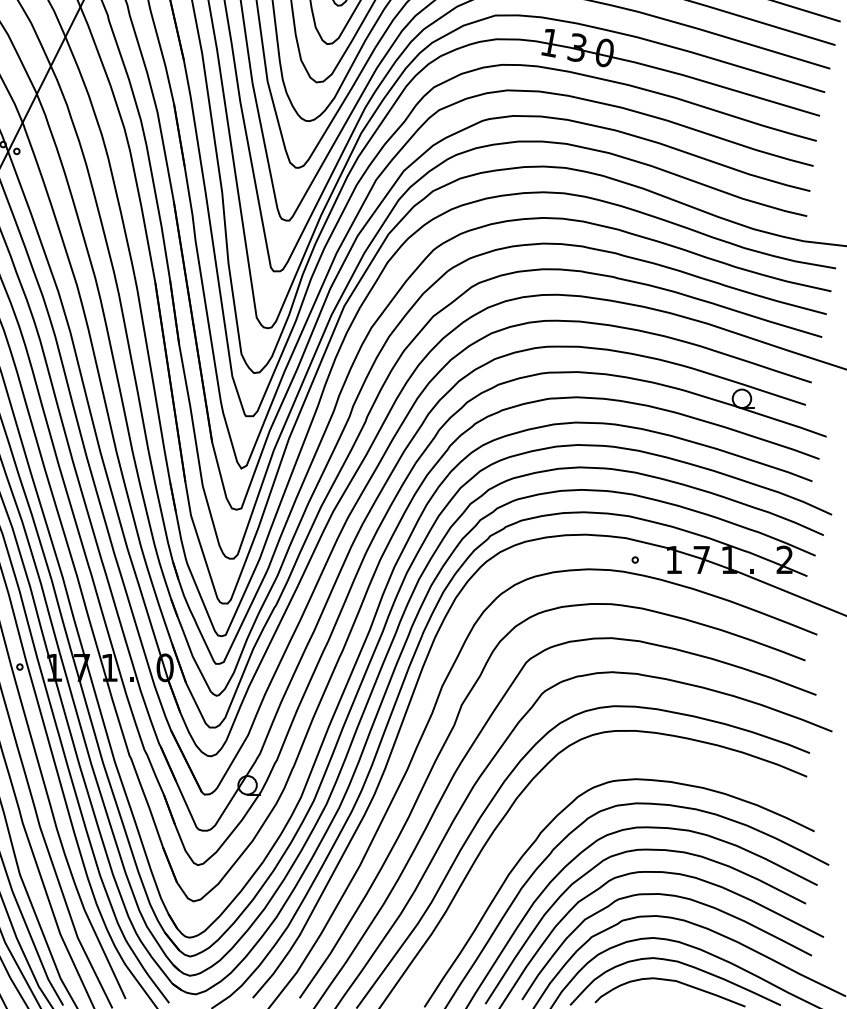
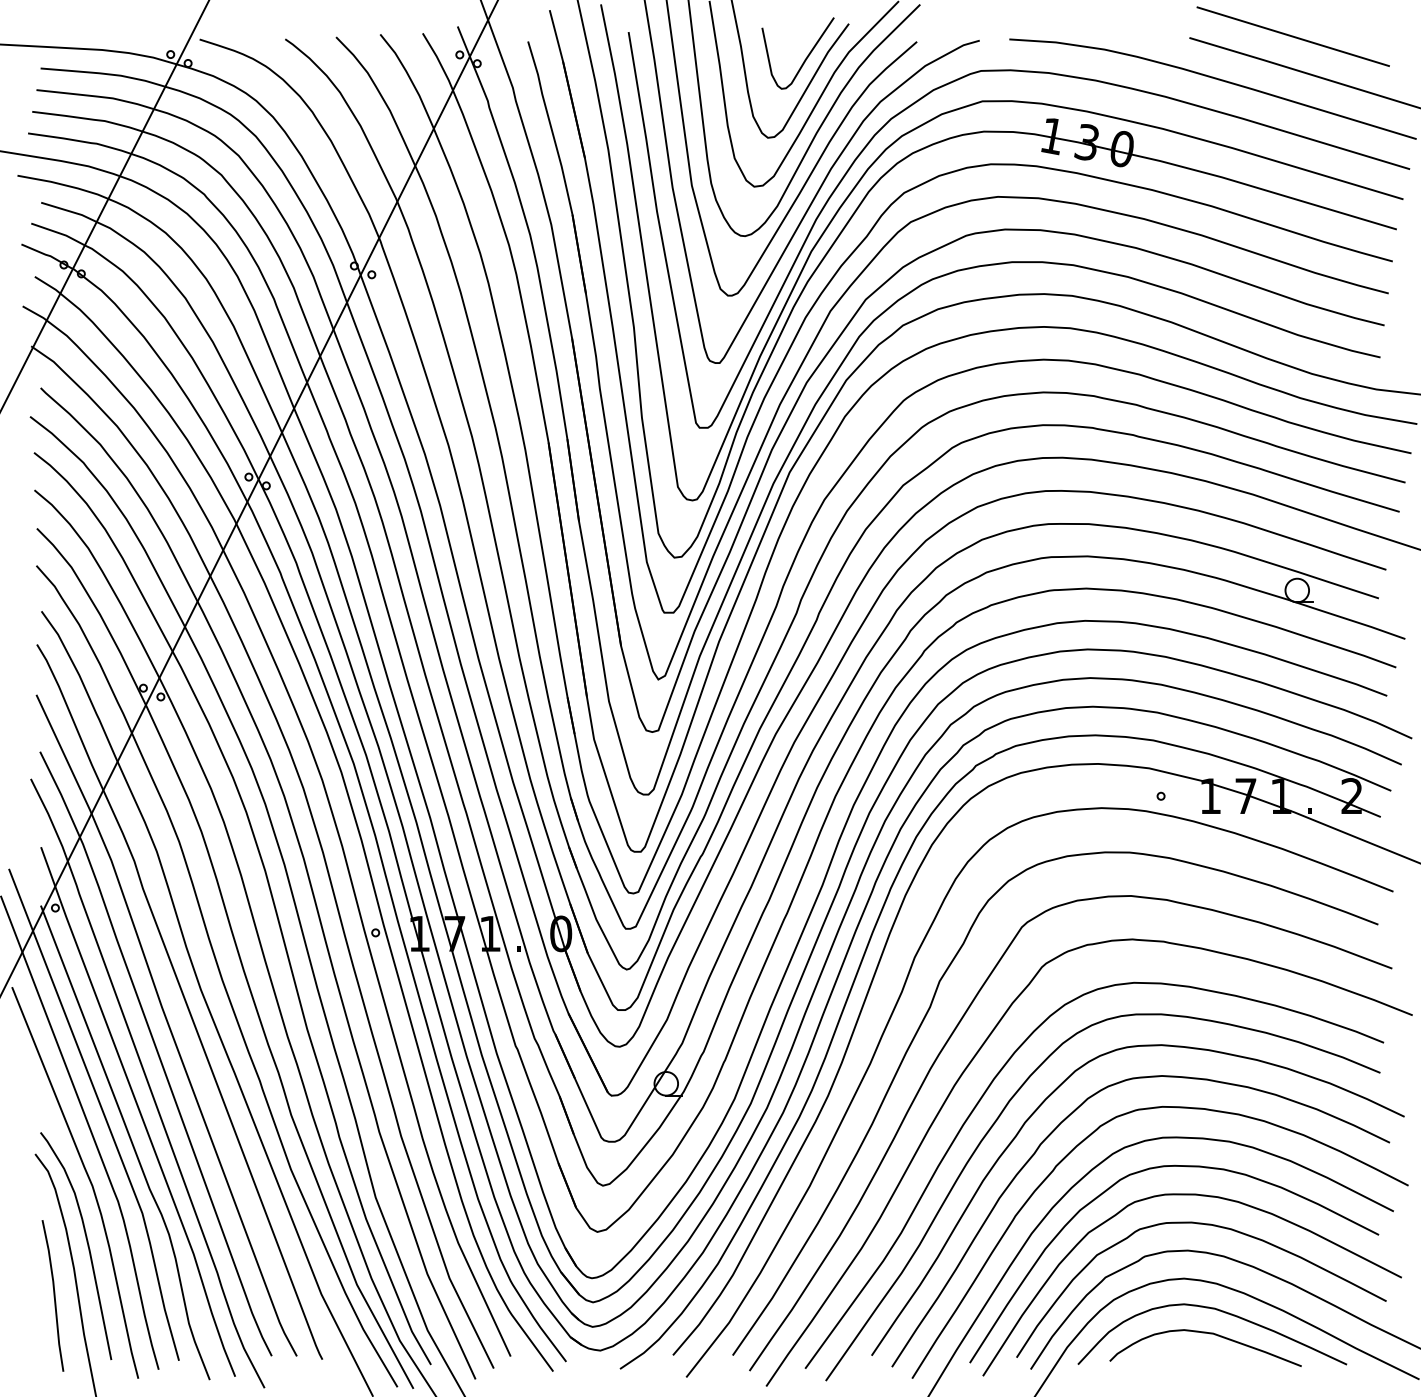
curve: (538, 806) -> (1037, 1110), added

